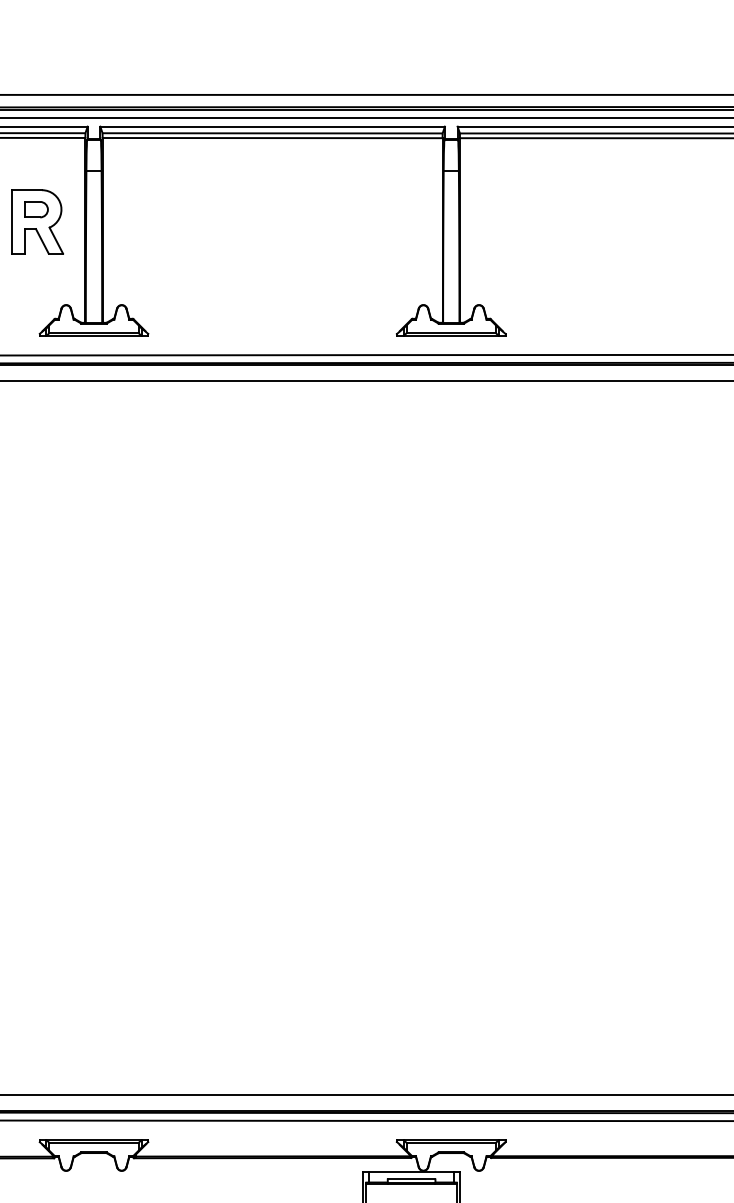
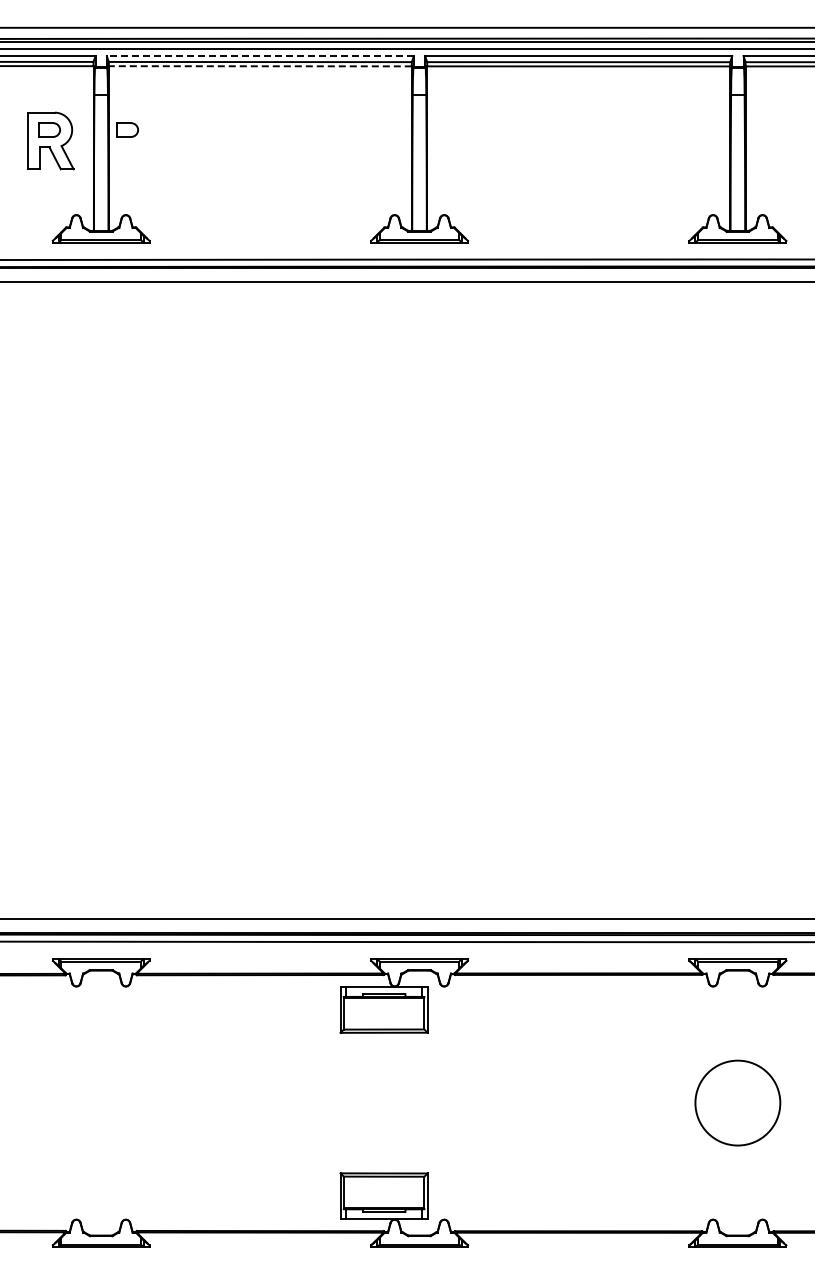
line: (272, 127) -> (260, 56), solid -> dashed
line: (271, 138) -> (259, 66), solid -> dashed
part: (123, 209) -> (127, 129), added

